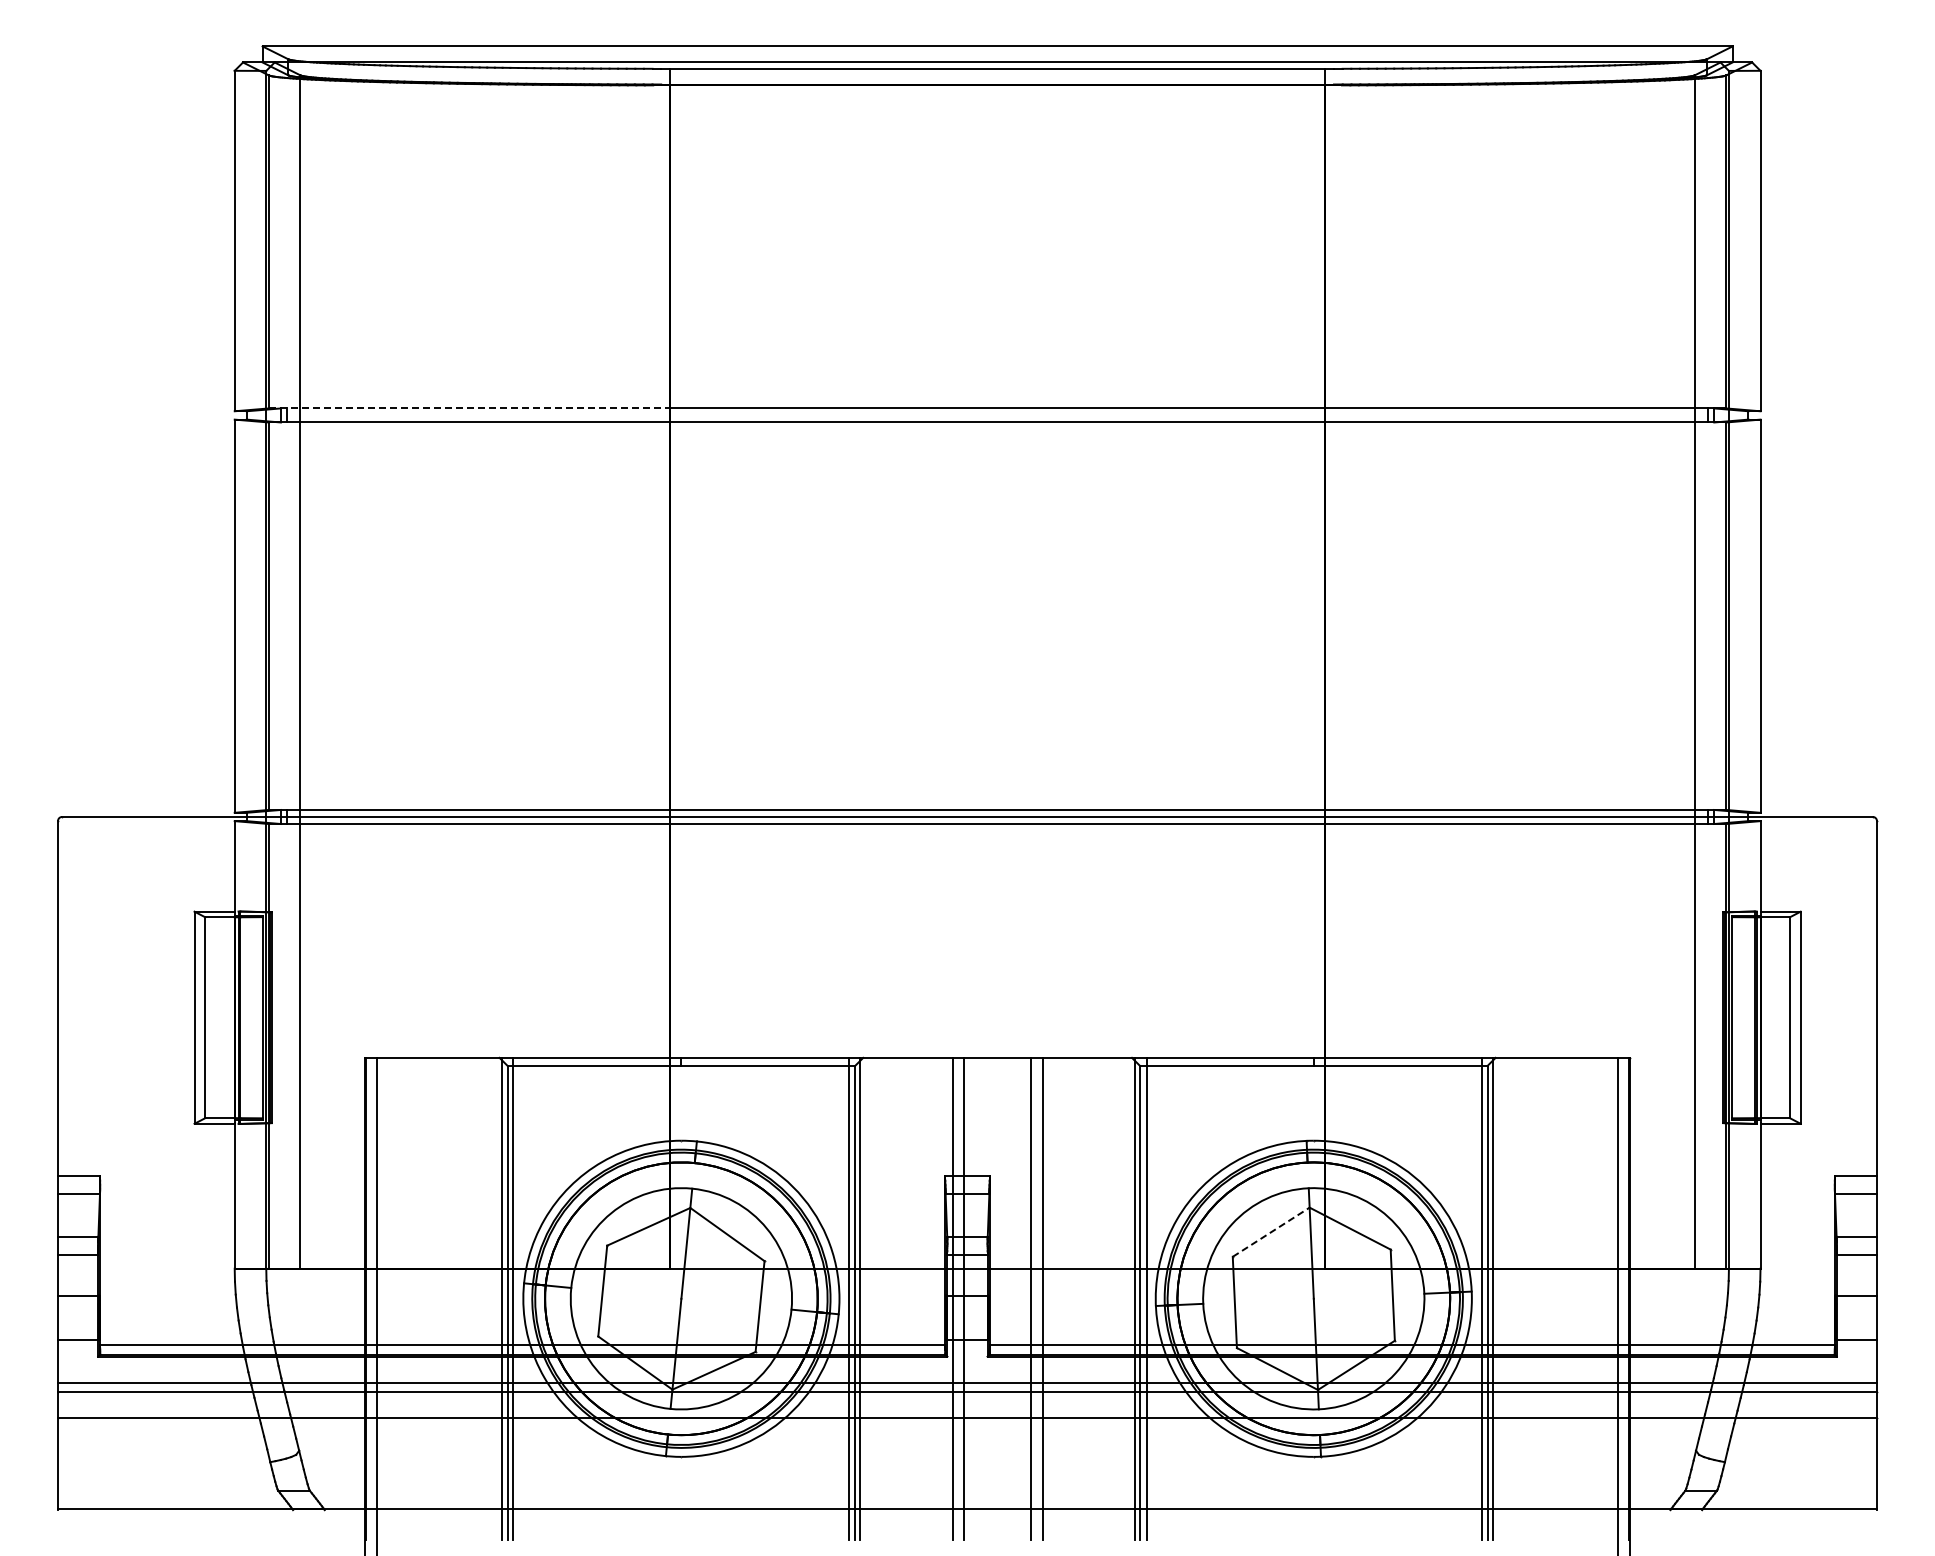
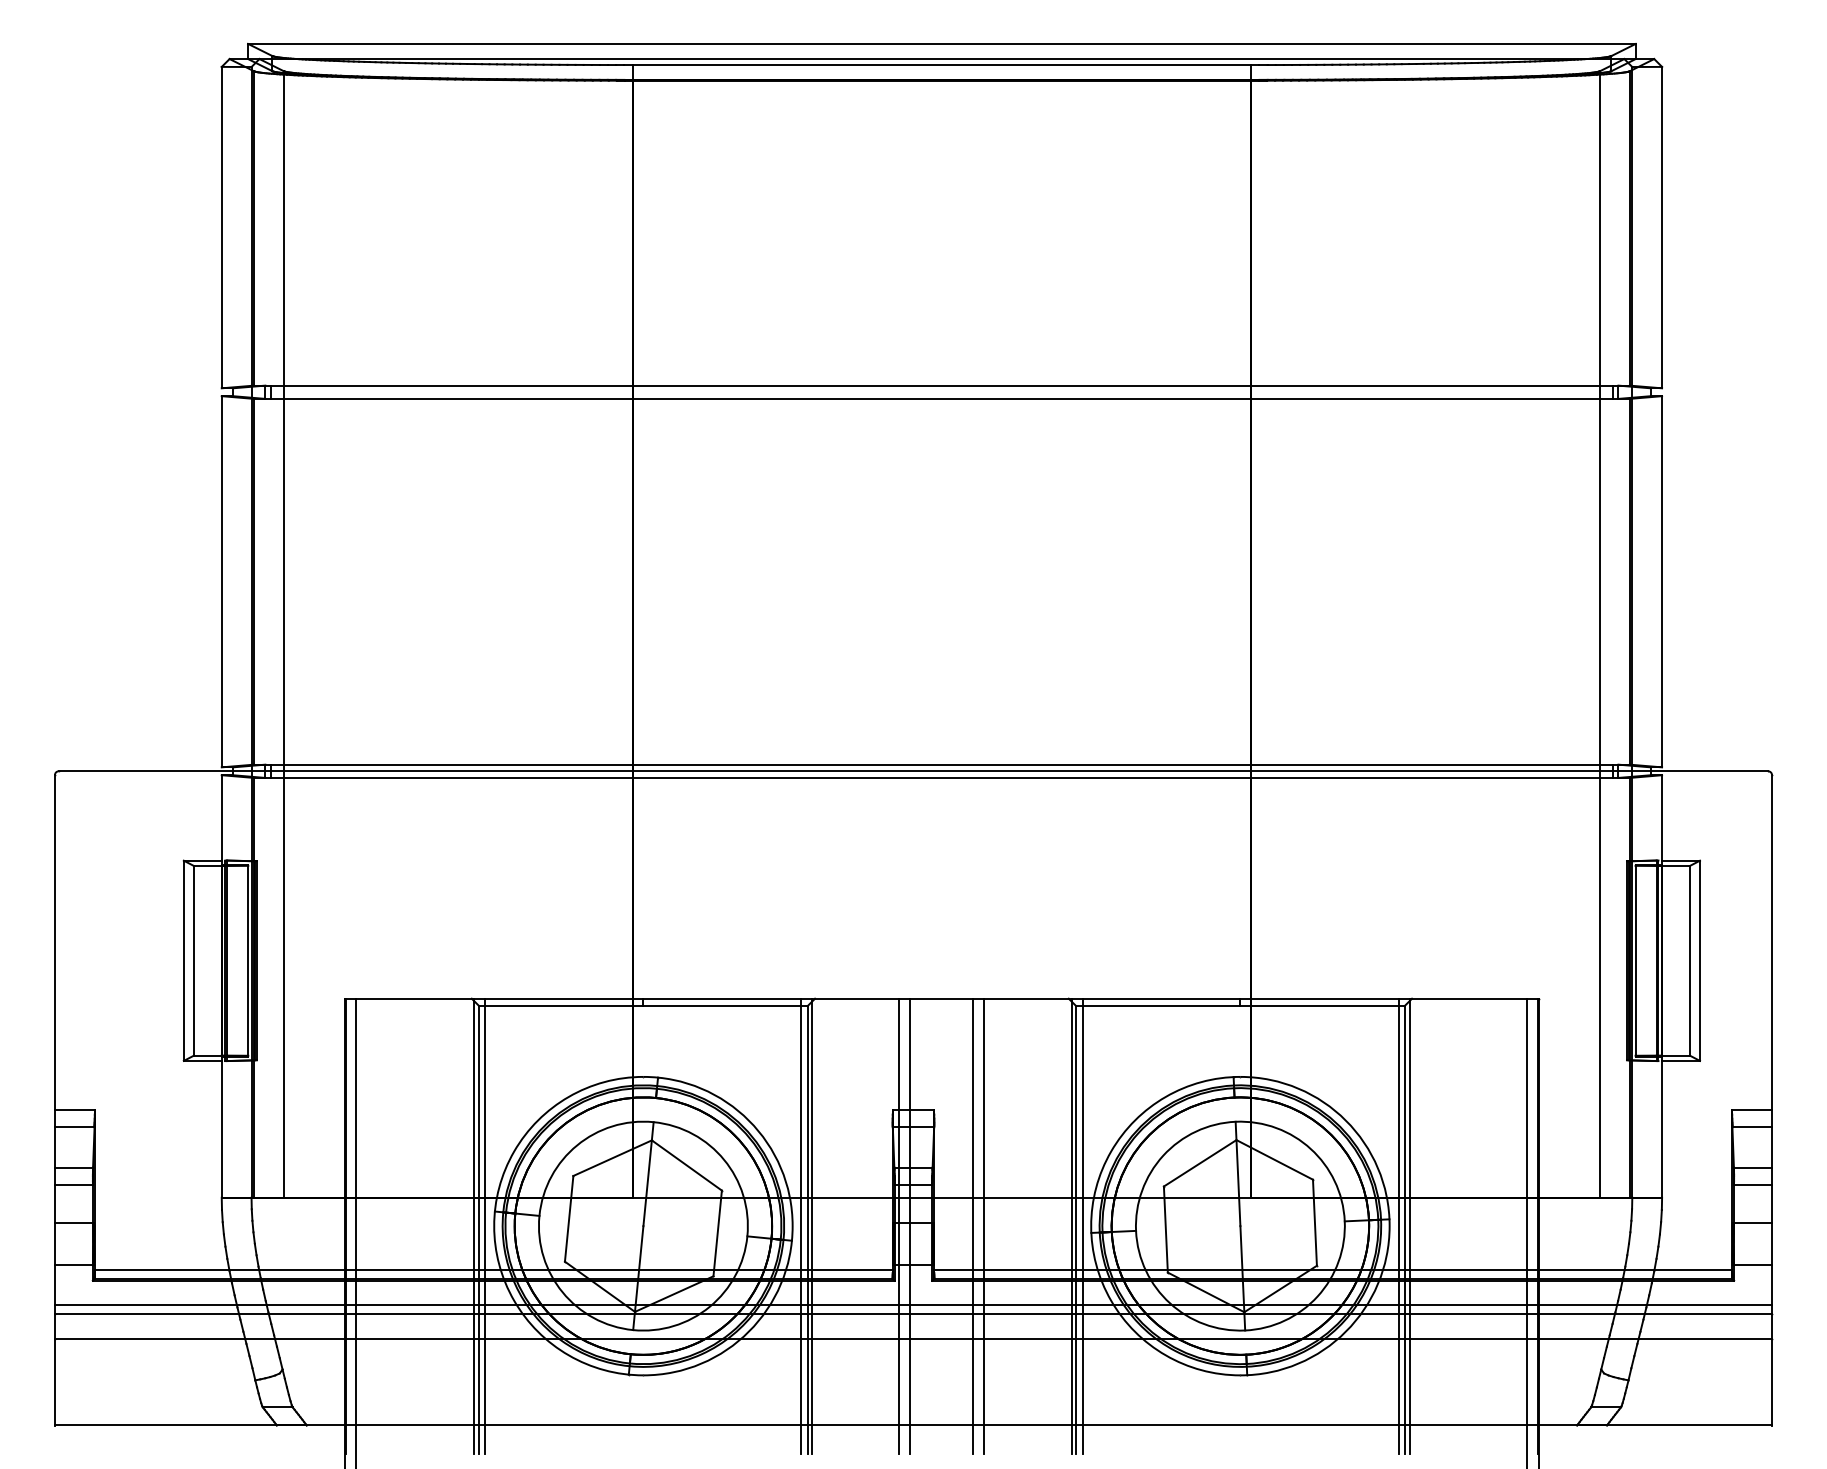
line: (469, 408) -> (443, 385), dashed -> solid
line: (1271, 1232) -> (1200, 1163), dashed -> solid

